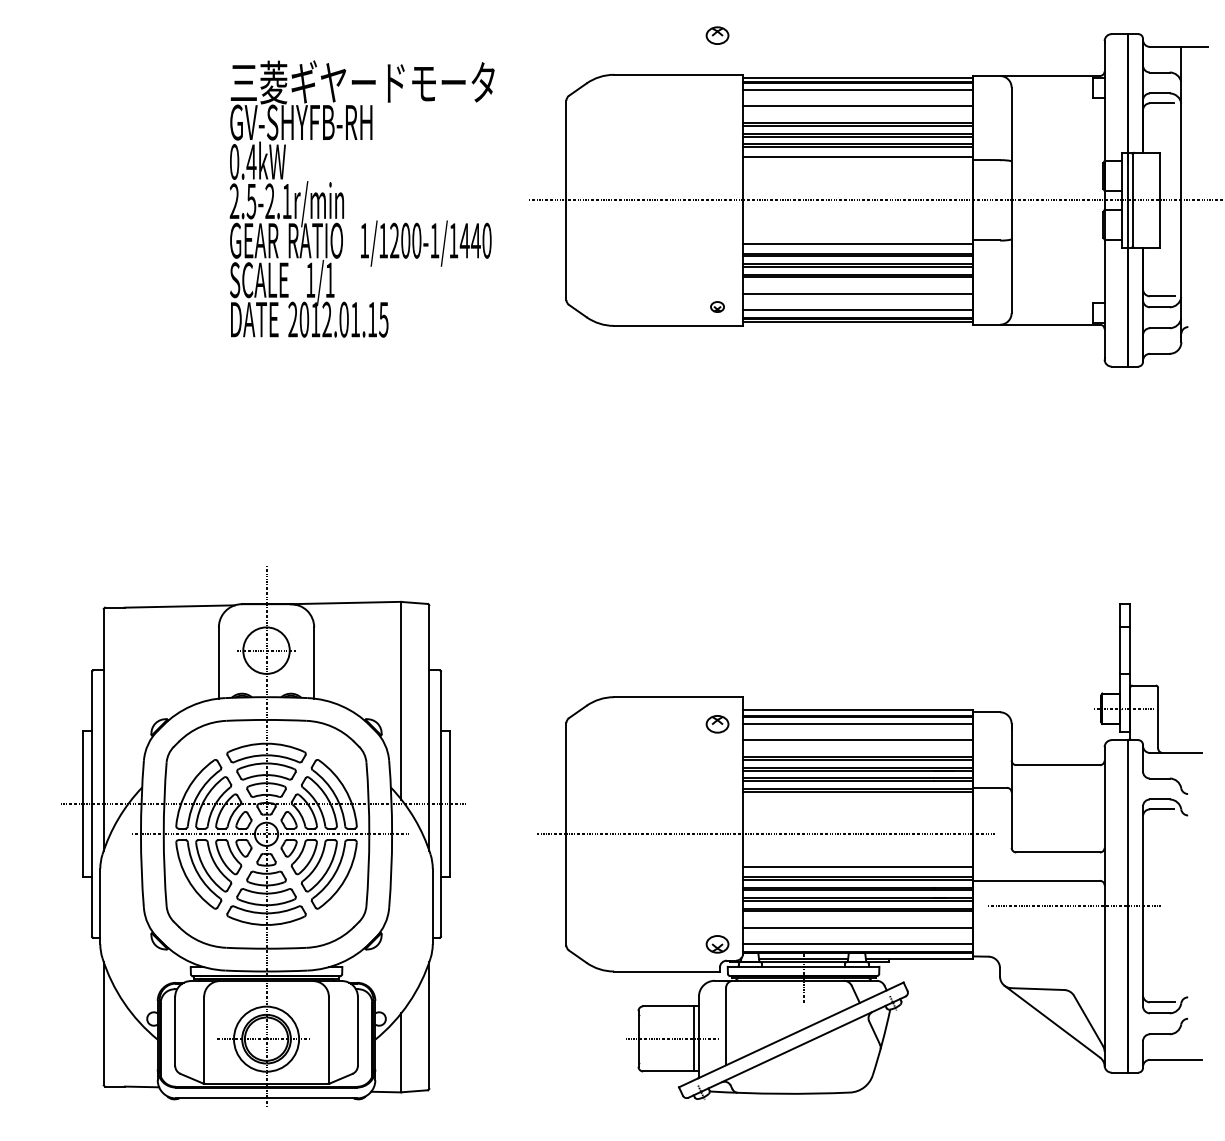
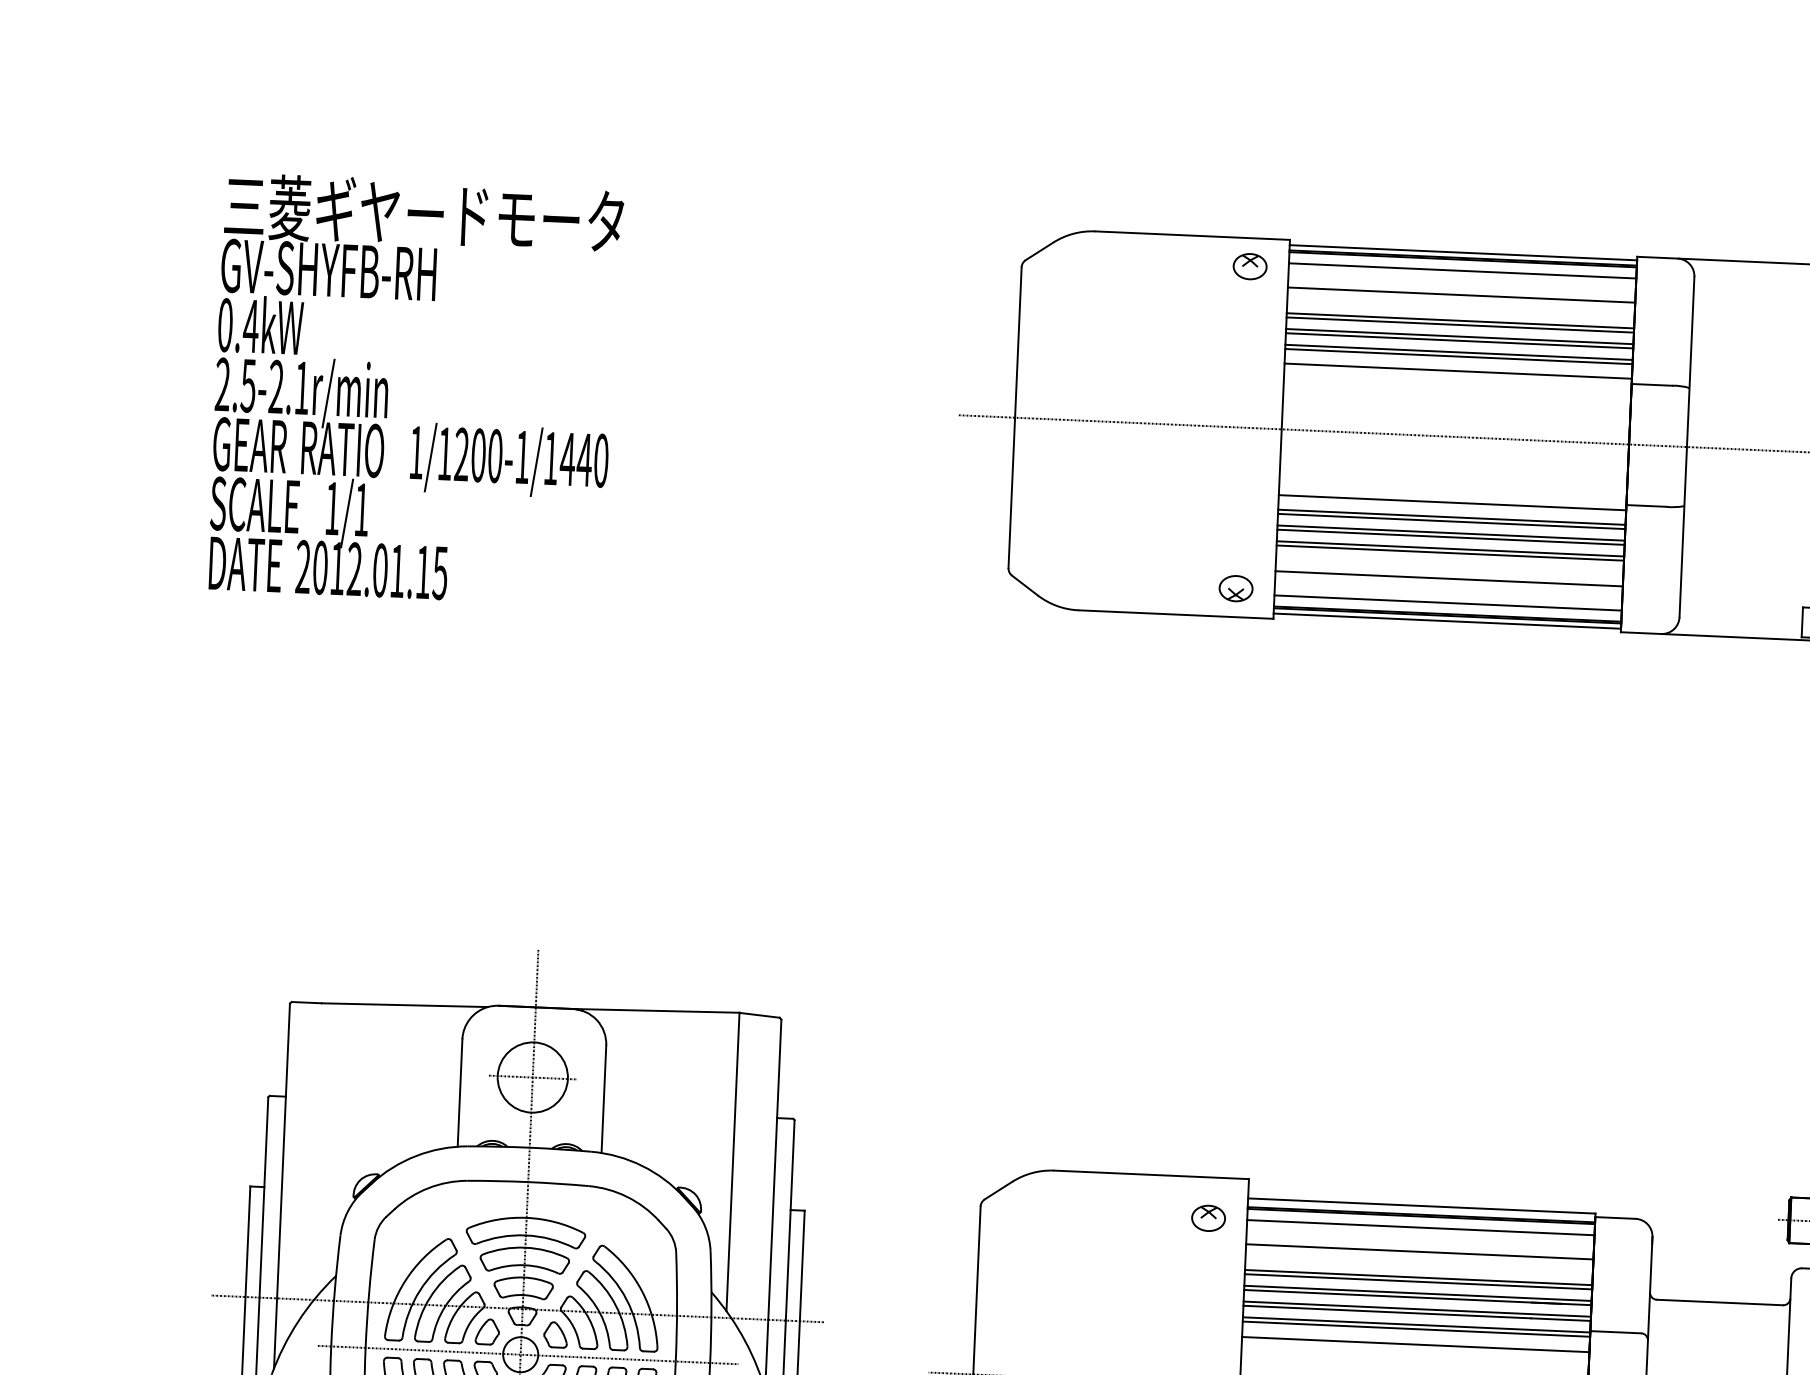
part: (717, 35) -> (1250, 266), moved
text: (361, 198) -> (414, 388), moved
part: (717, 306) -> (1236, 587), size x1.67
line: (858, 801) -> (1416, 1344), added

